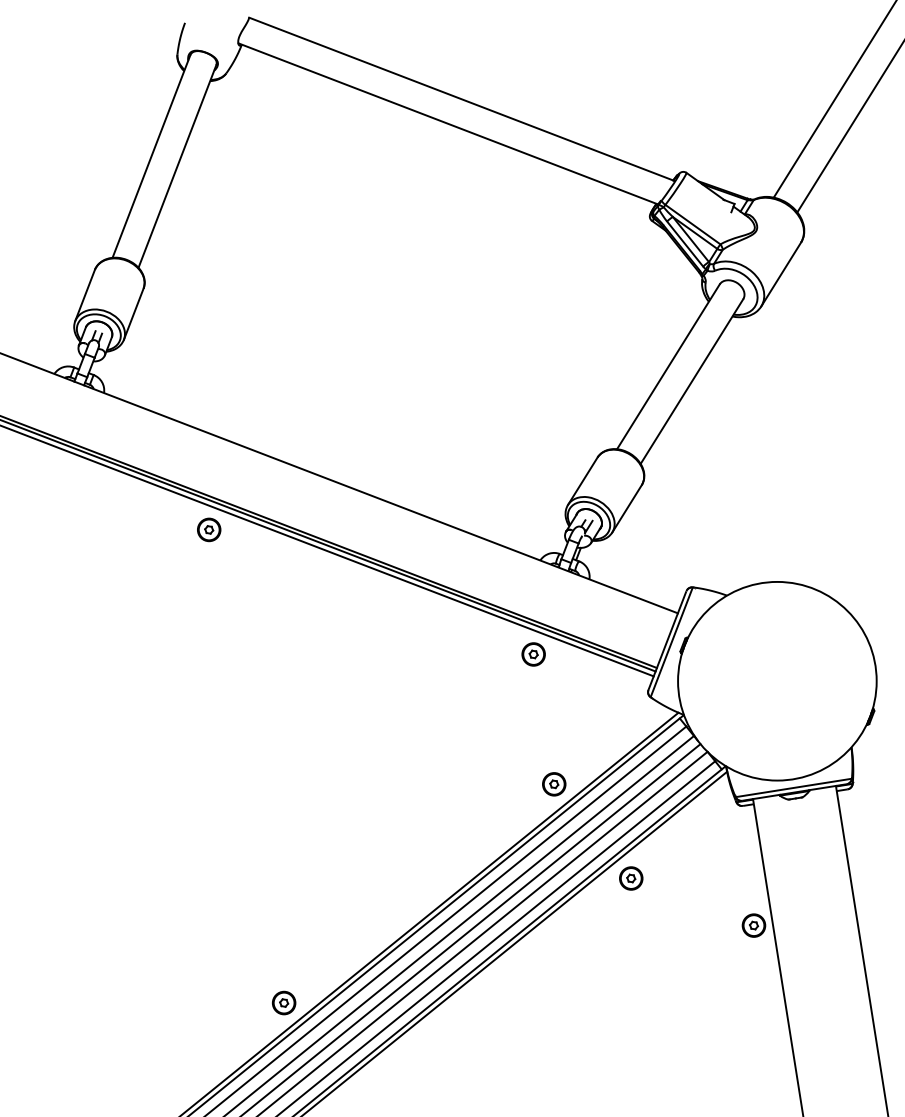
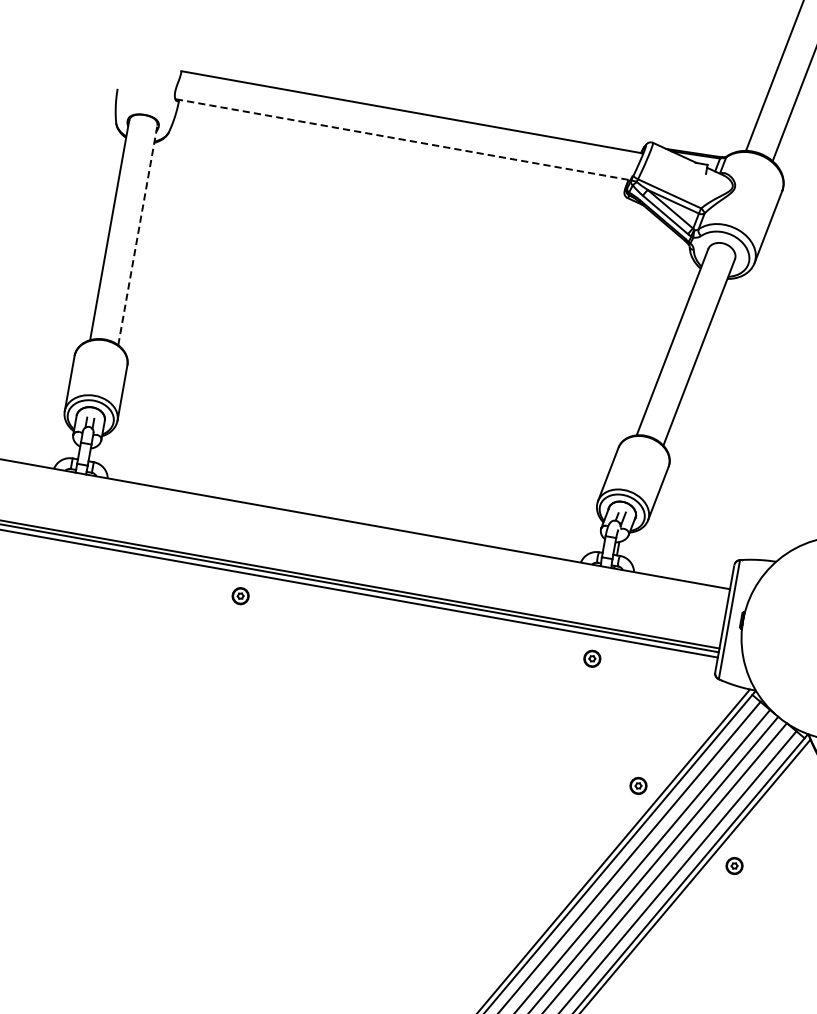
line: (448, 124) -> (403, 140), solid -> dashed
line: (177, 166) -> (137, 235), solid -> dashed
part: (209, 529) -> (240, 595), size x0.7
part: (533, 654) -> (592, 658), size x0.7
part: (554, 784) -> (638, 786), size x0.7
part: (631, 878) -> (734, 865), size x0.7

